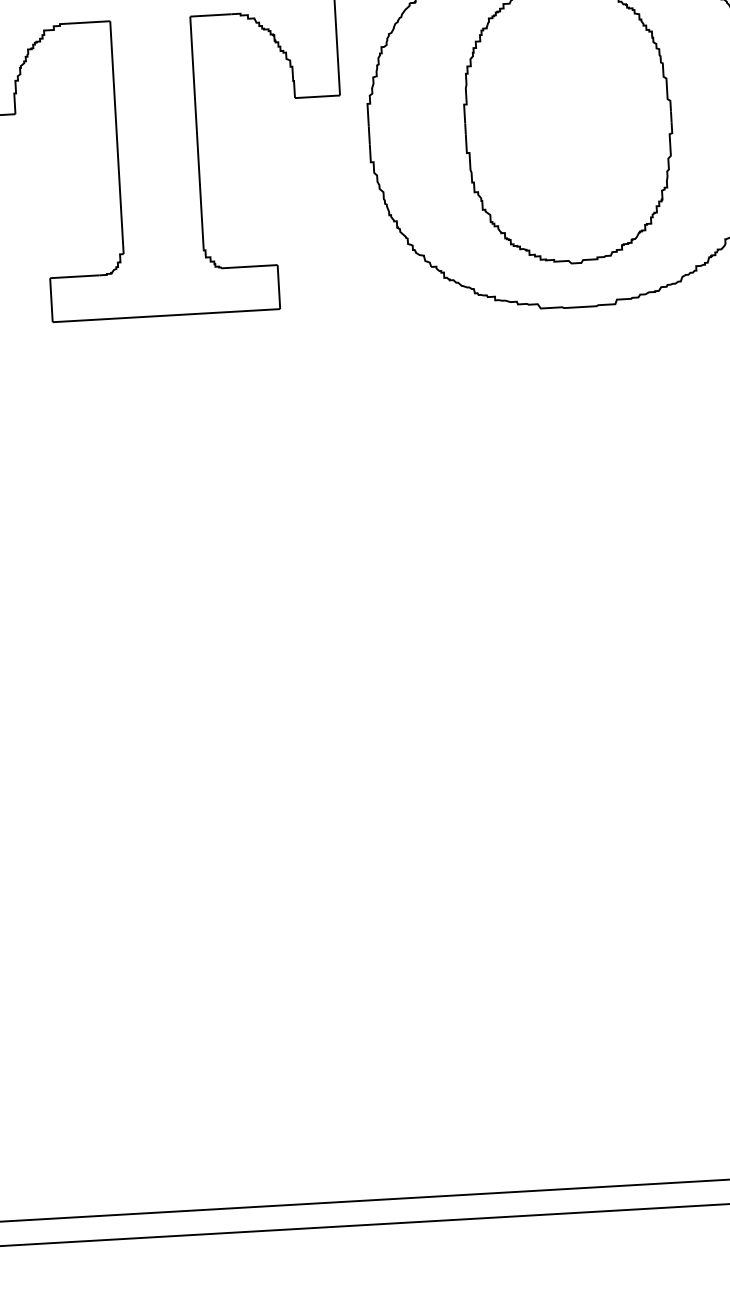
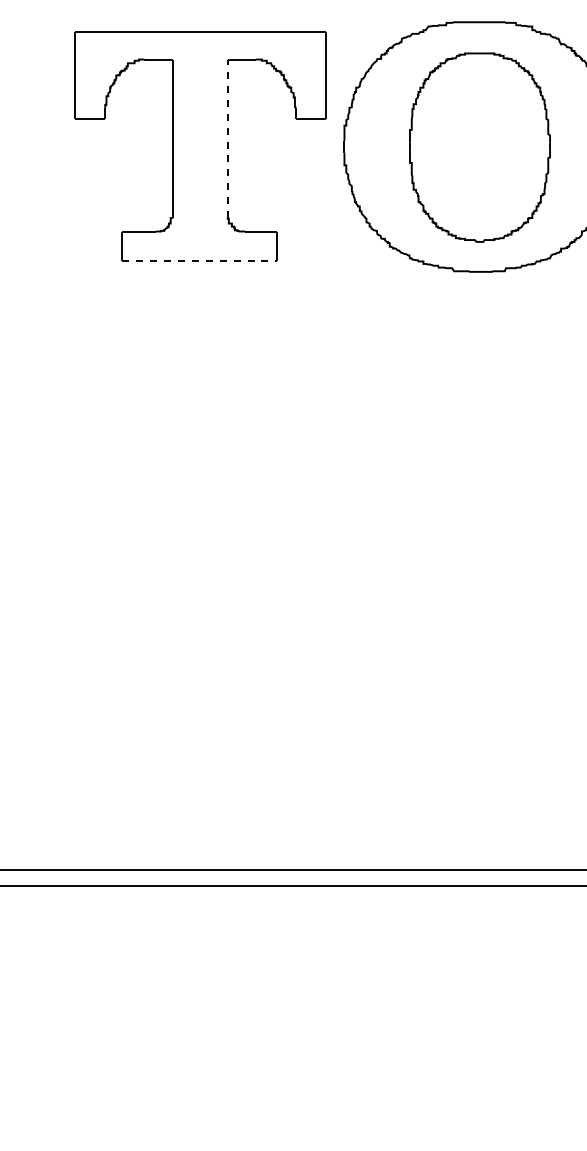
line: (196, 132) -> (227, 138), solid -> dashed
line: (167, 315) -> (200, 261), solid -> dashed

